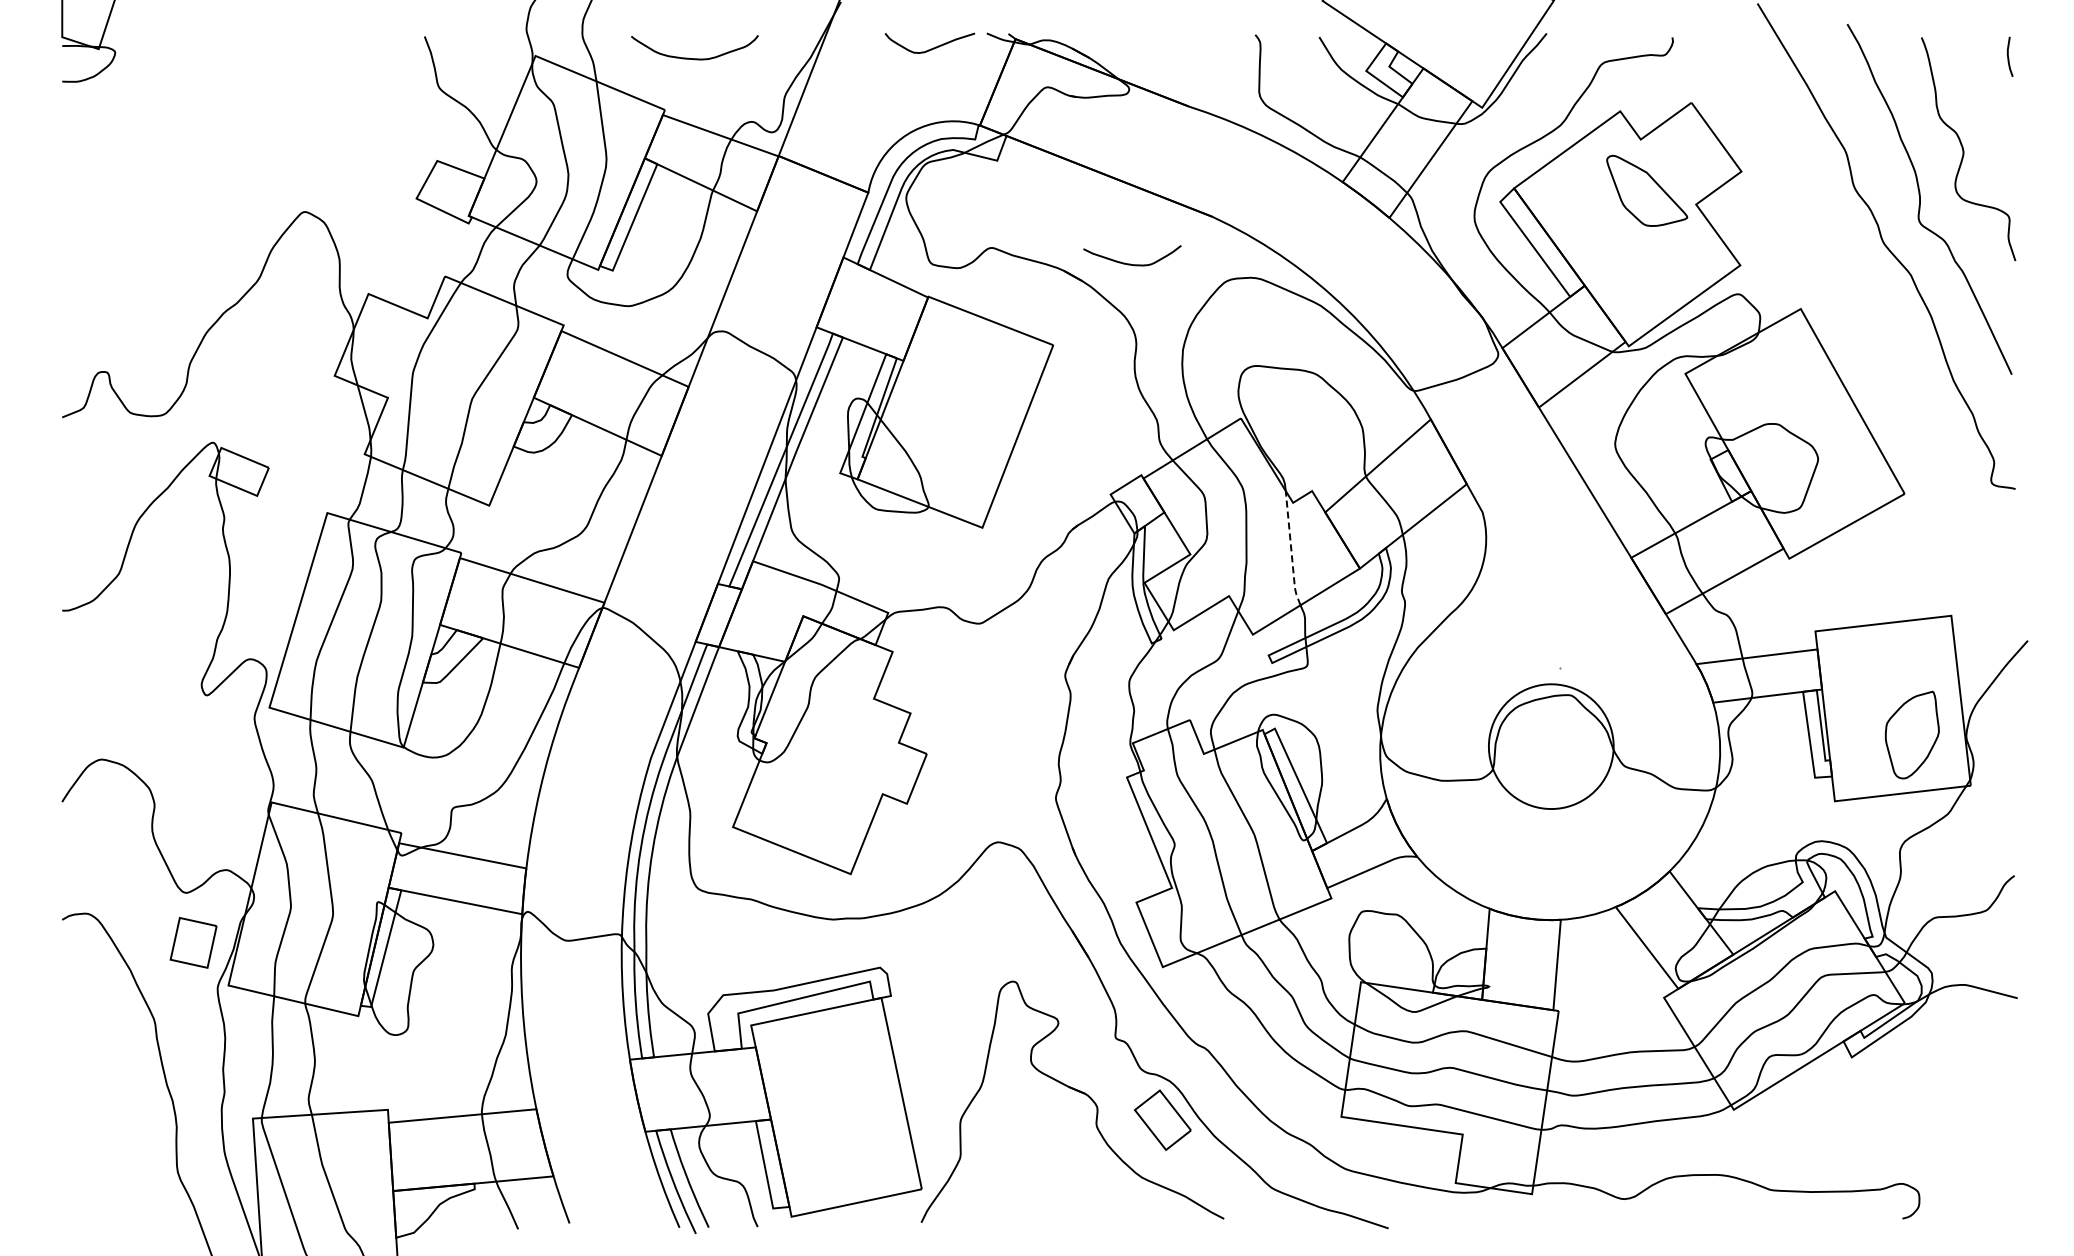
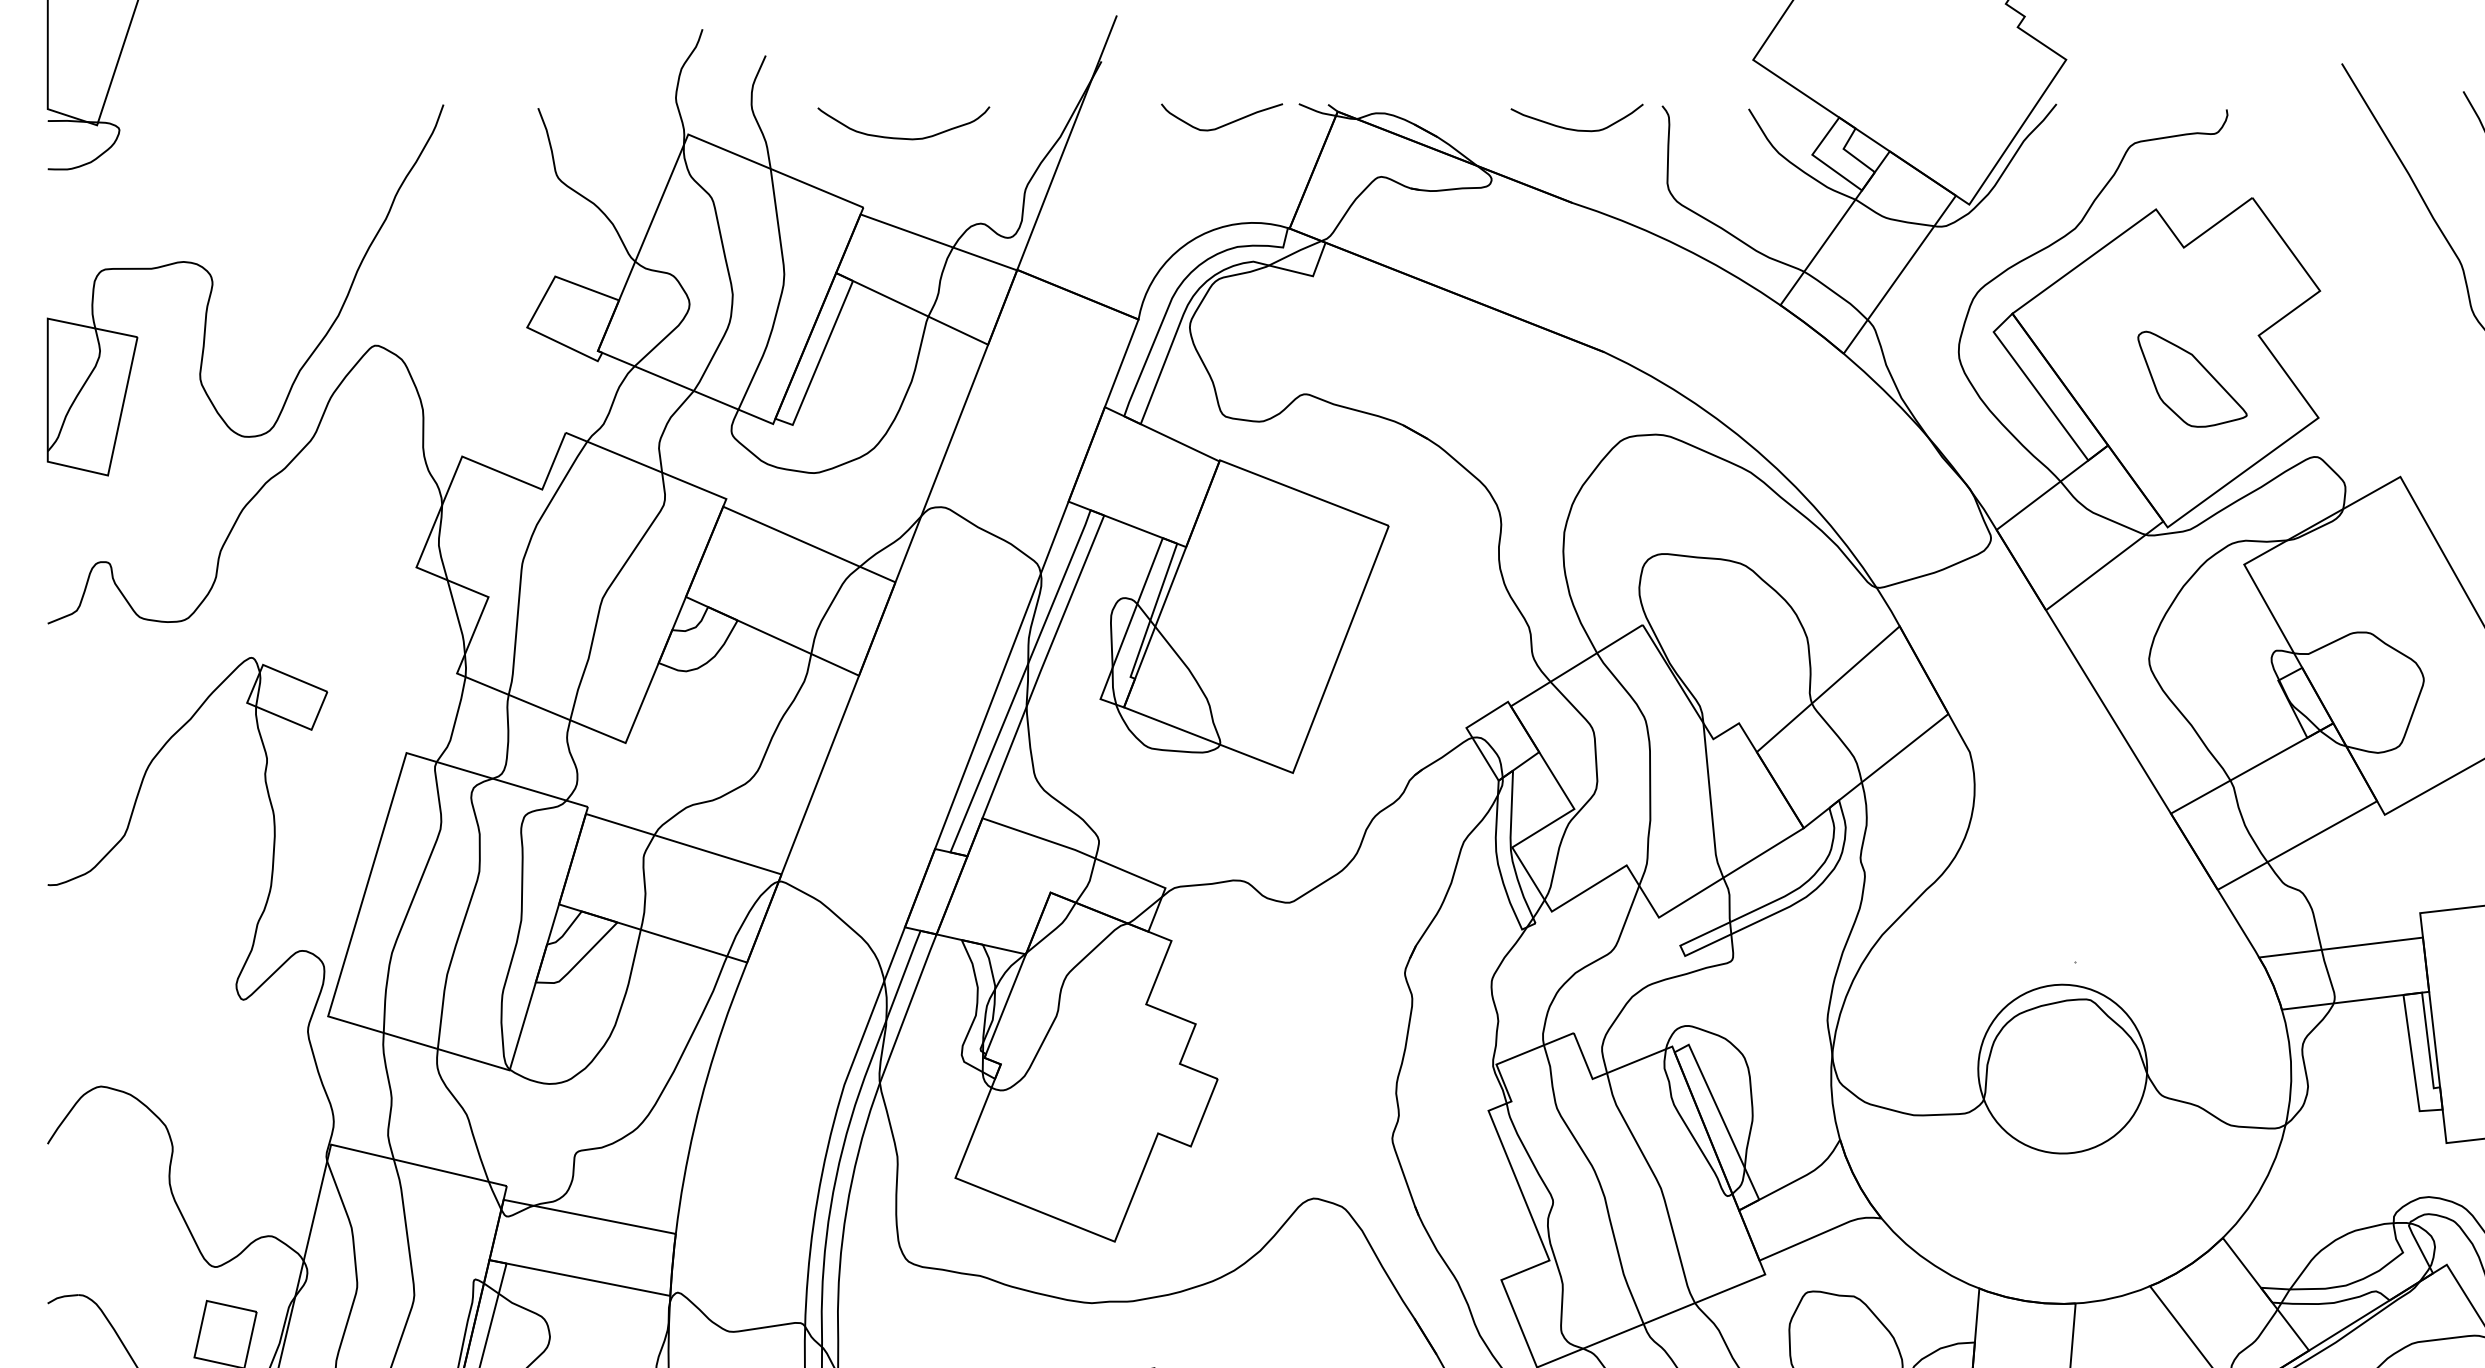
part: (184, 170) -> (213, 289), added
part: (1647, 190) -> (2192, 378), moved
curve: (1130, 263) -> (1574, 128), moved
line: (1291, 549) -> (1711, 802), dashed -> solid

